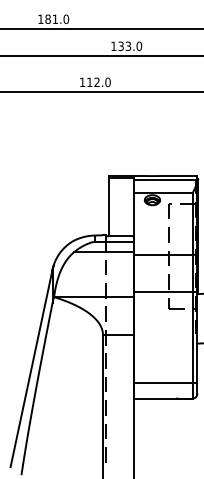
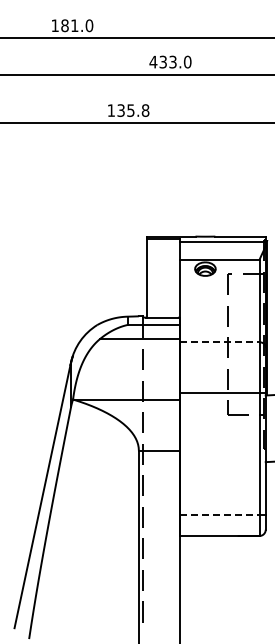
text: (113, 45) -> (153, 61), 133.0 -> 433.0
text: (99, 82) -> (133, 110), 112.0 -> 135.8
line: (162, 254) -> (219, 342), solid -> dashed
line: (162, 383) -> (219, 515), solid -> dashed

